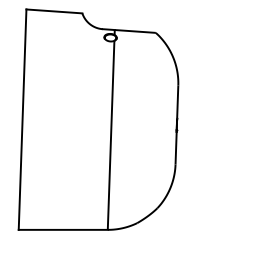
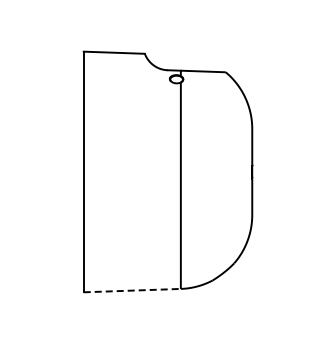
line: (63, 229) -> (132, 290), solid -> dashed

